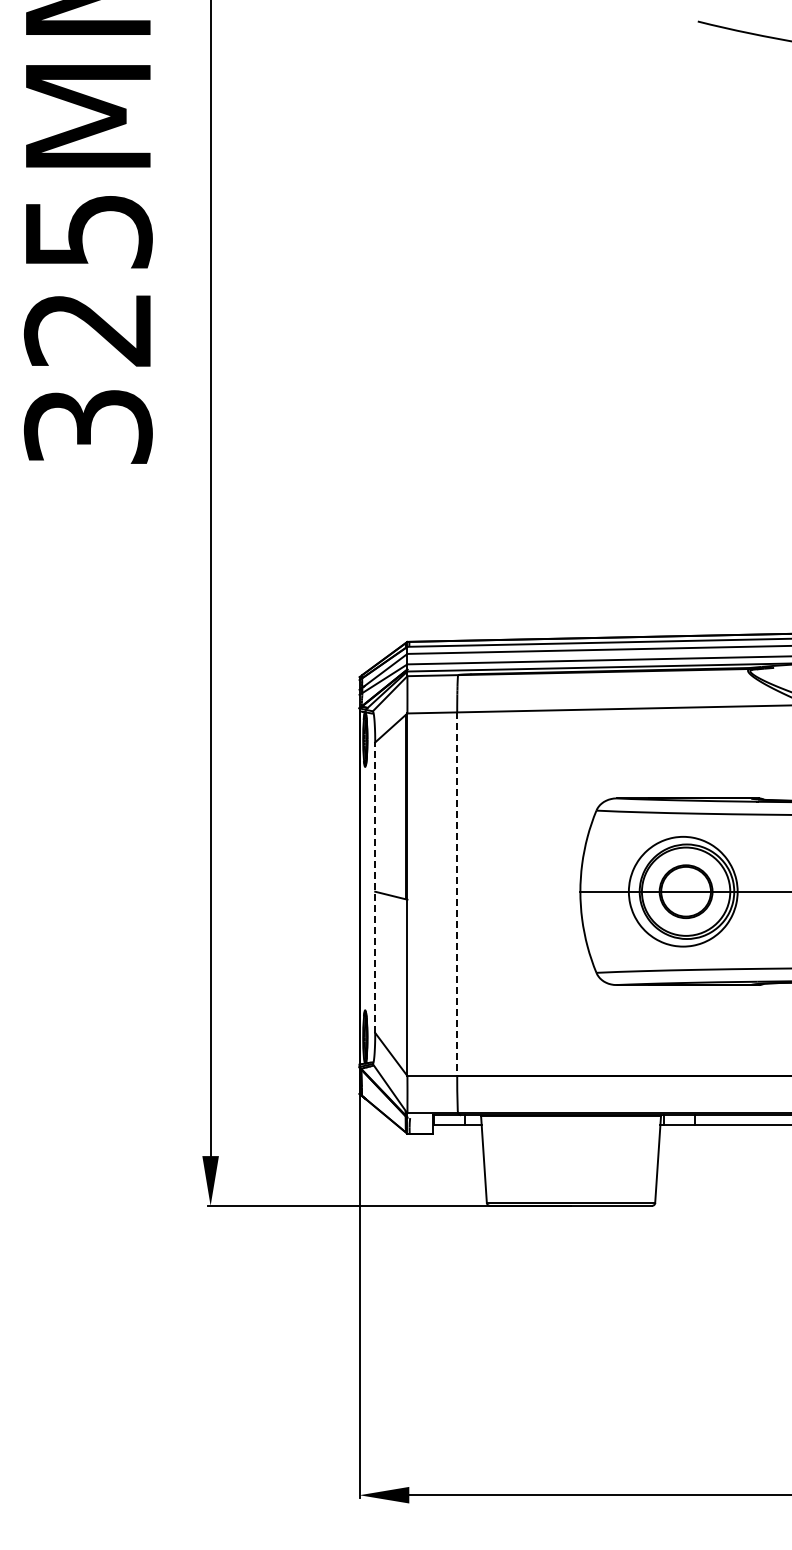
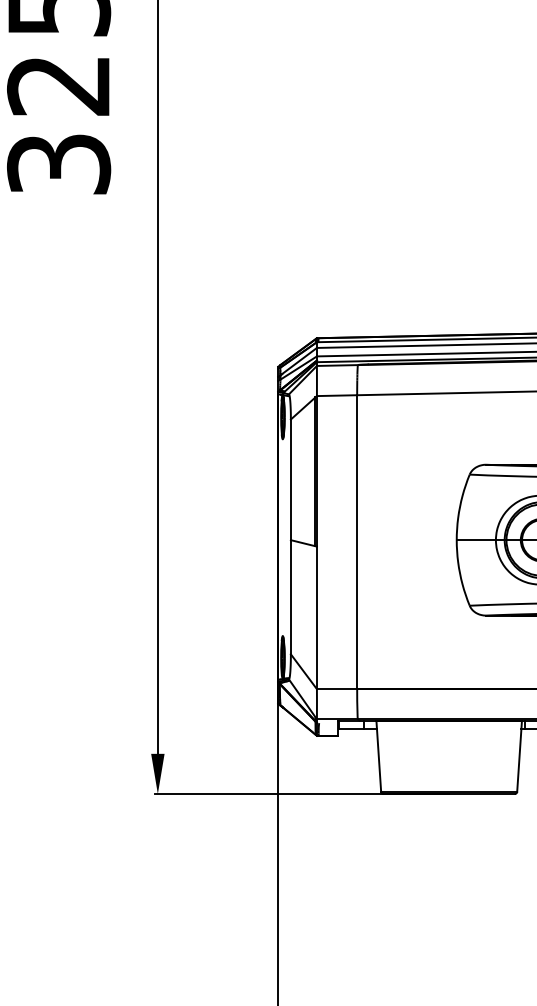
line: (375, 887) -> (291, 536), dashed -> solid
line: (457, 894) -> (357, 542), dashed -> solid

